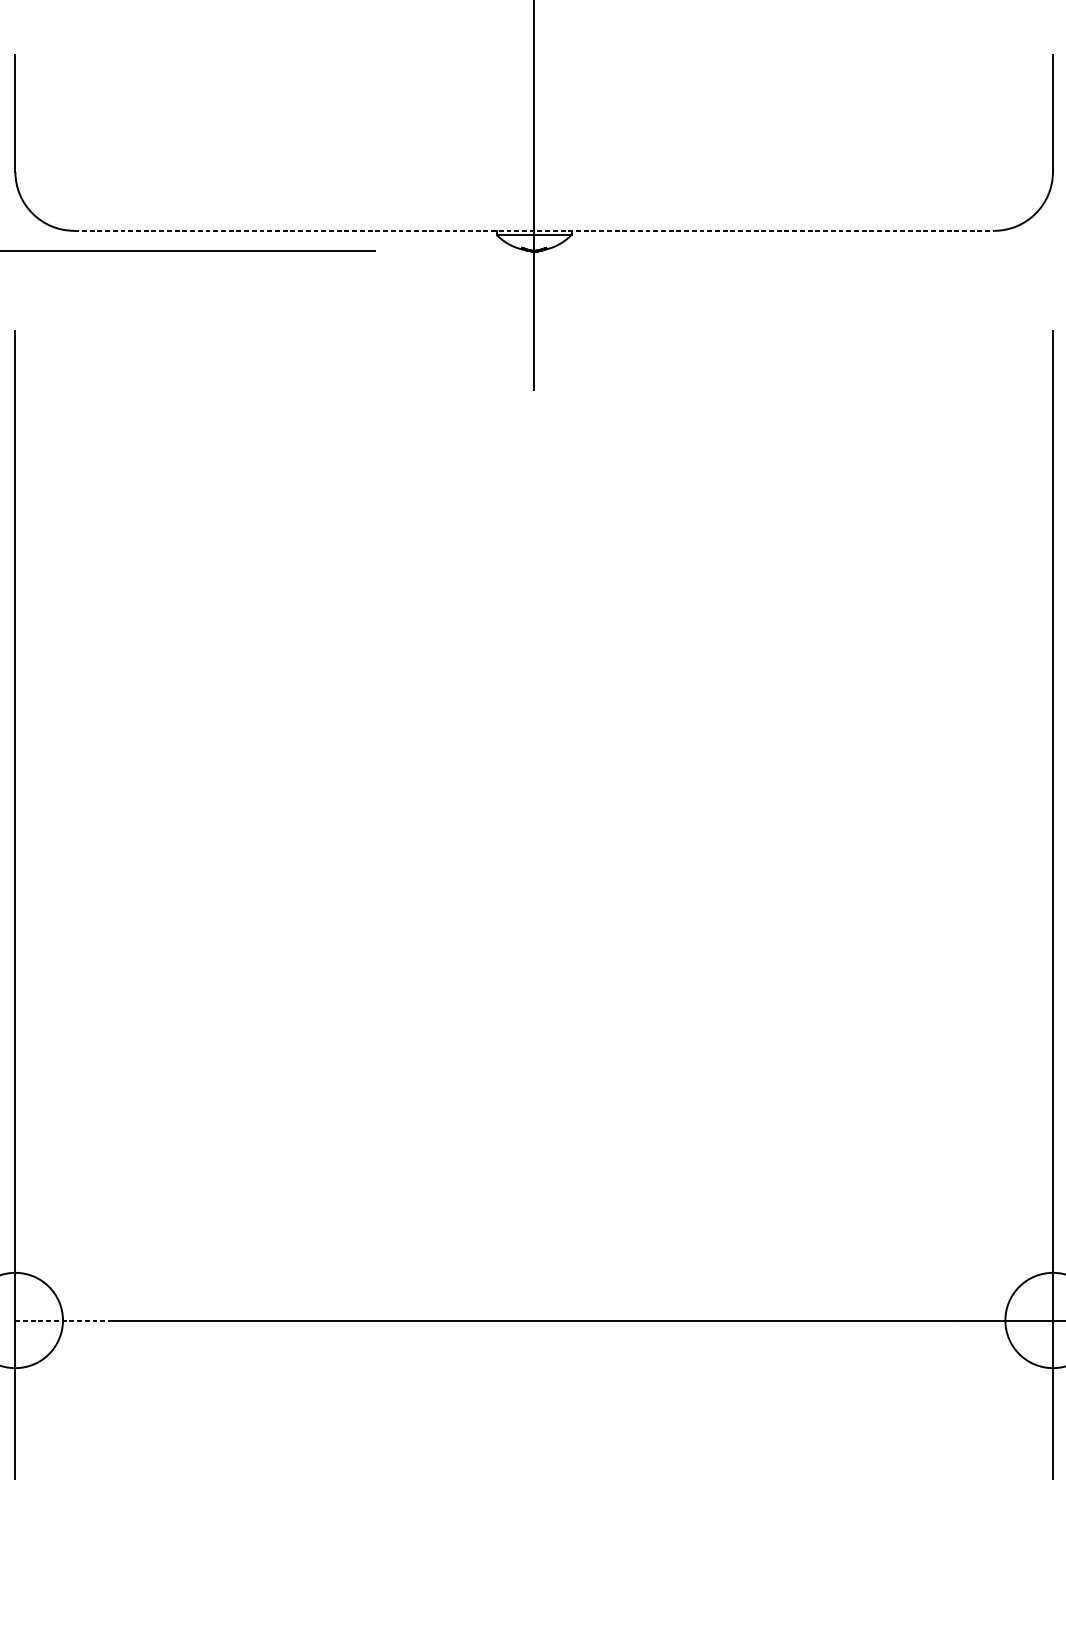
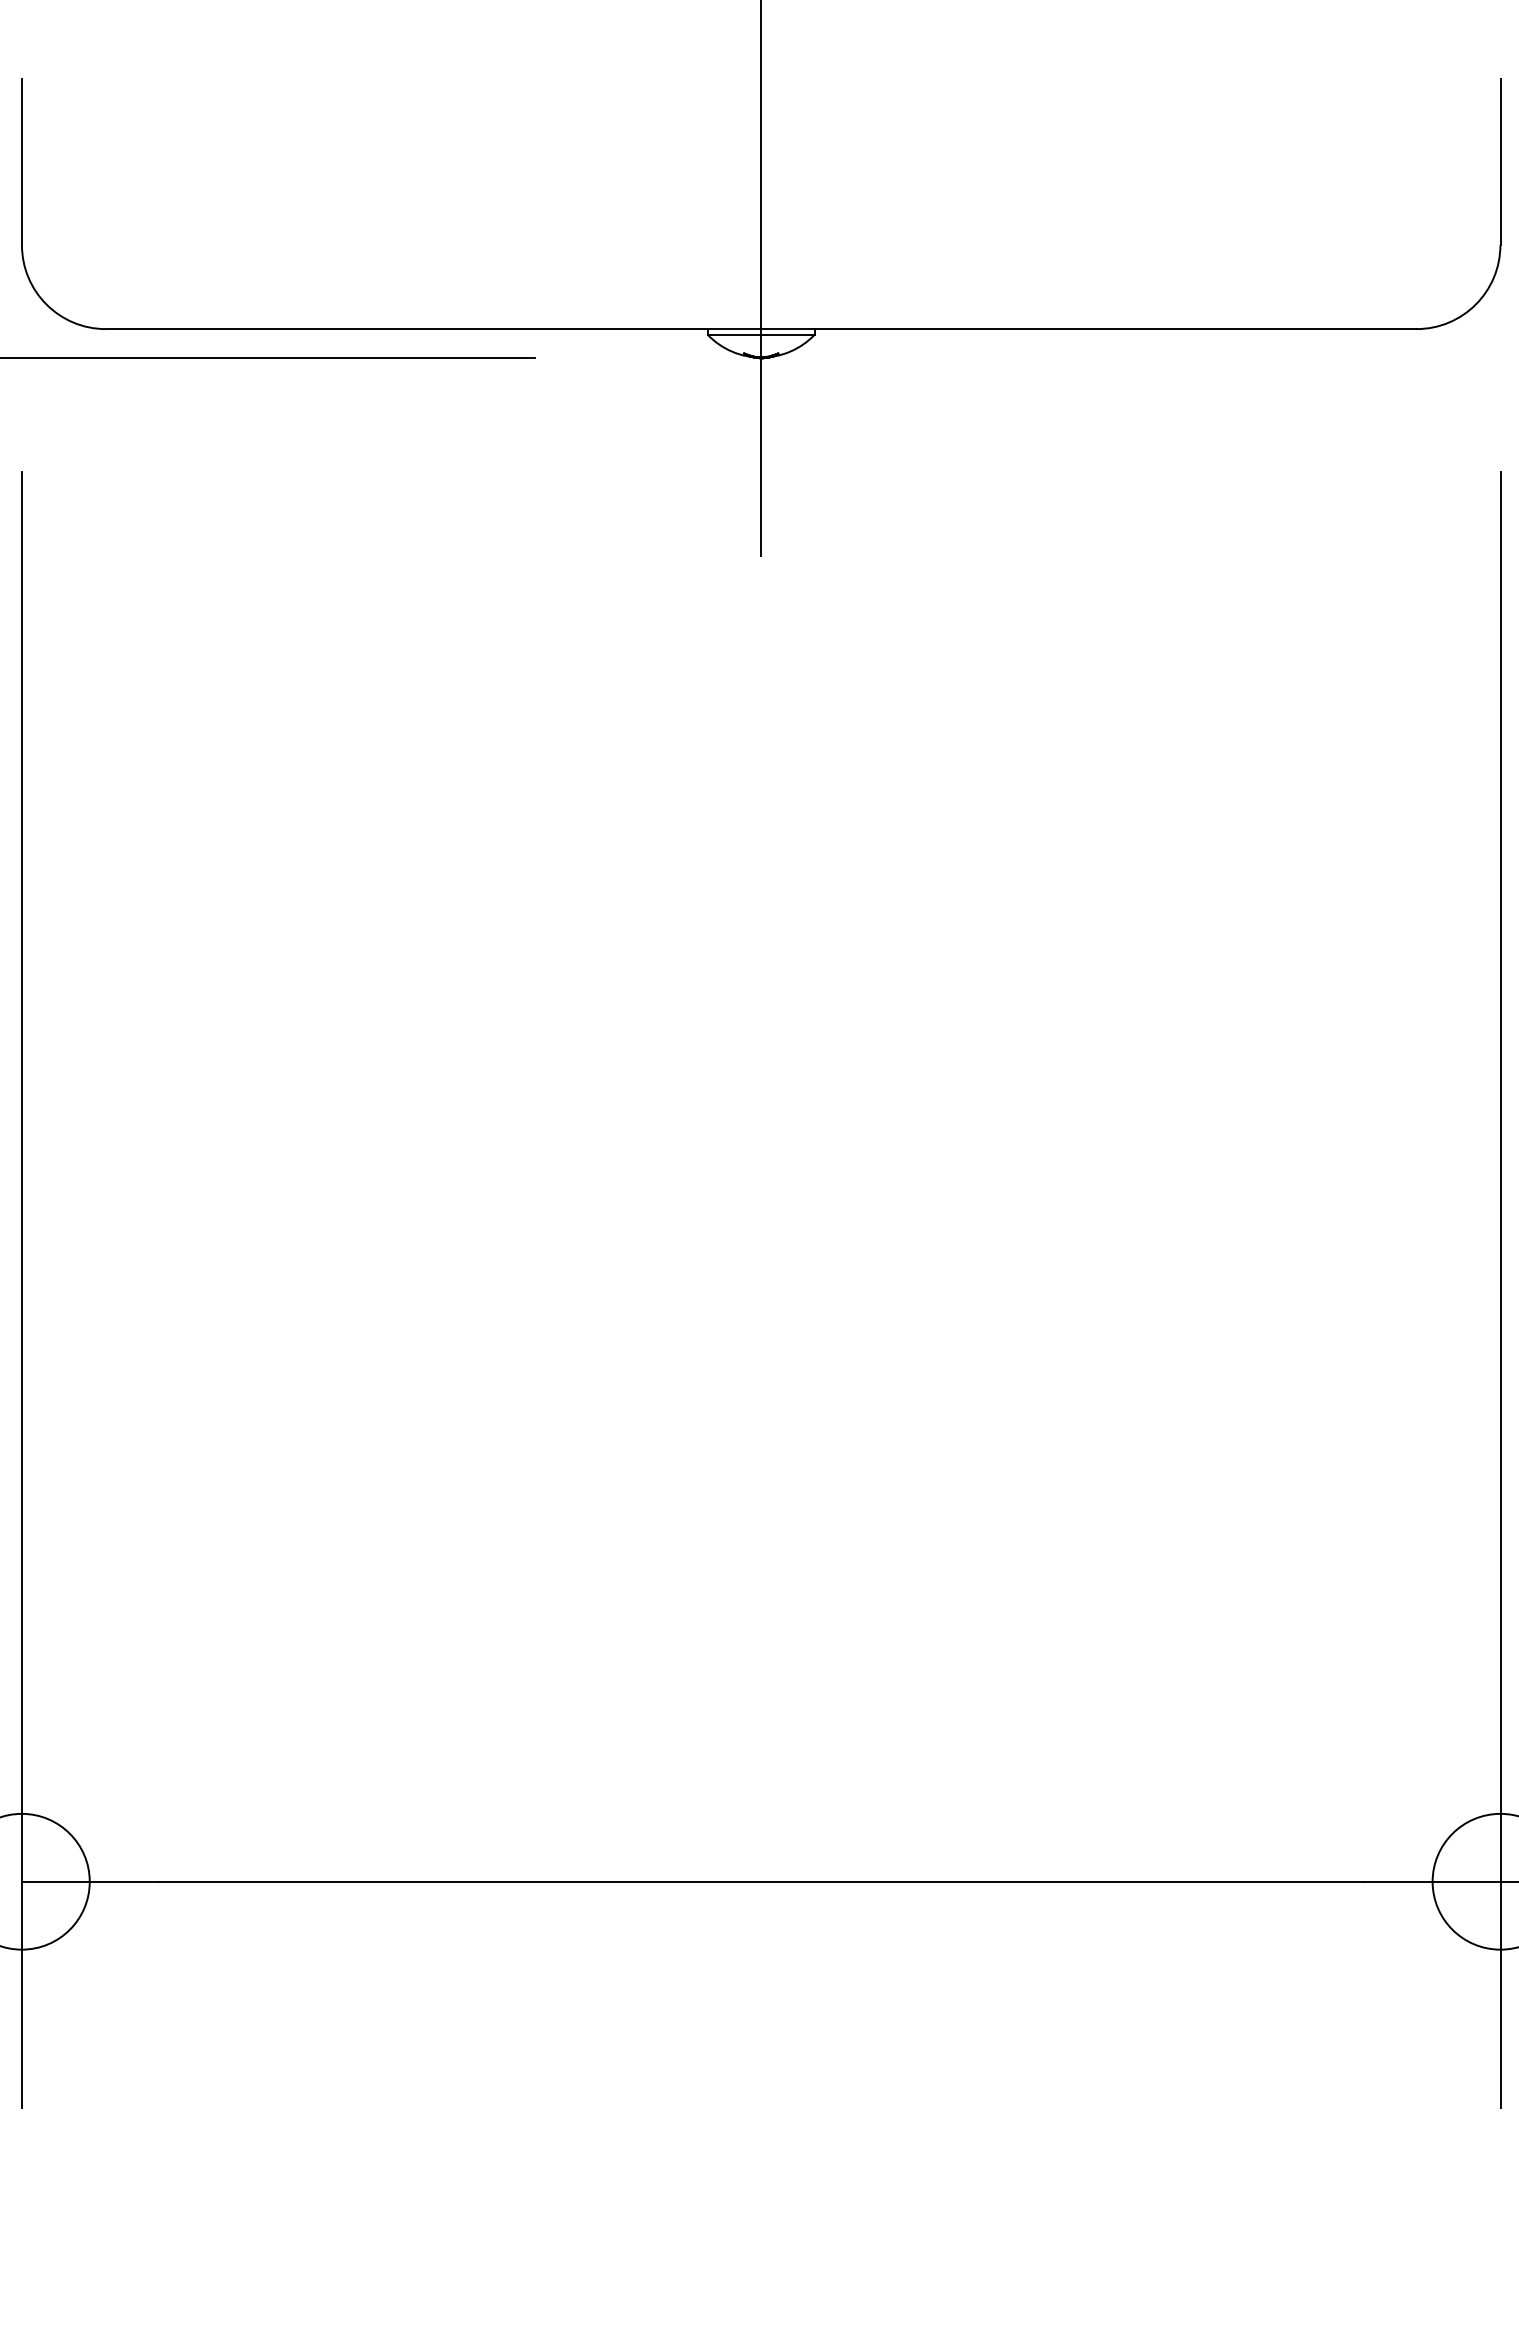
line: (534, 231) -> (761, 329), dashed -> solid
line: (62, 1320) -> (89, 1881), dashed -> solid

